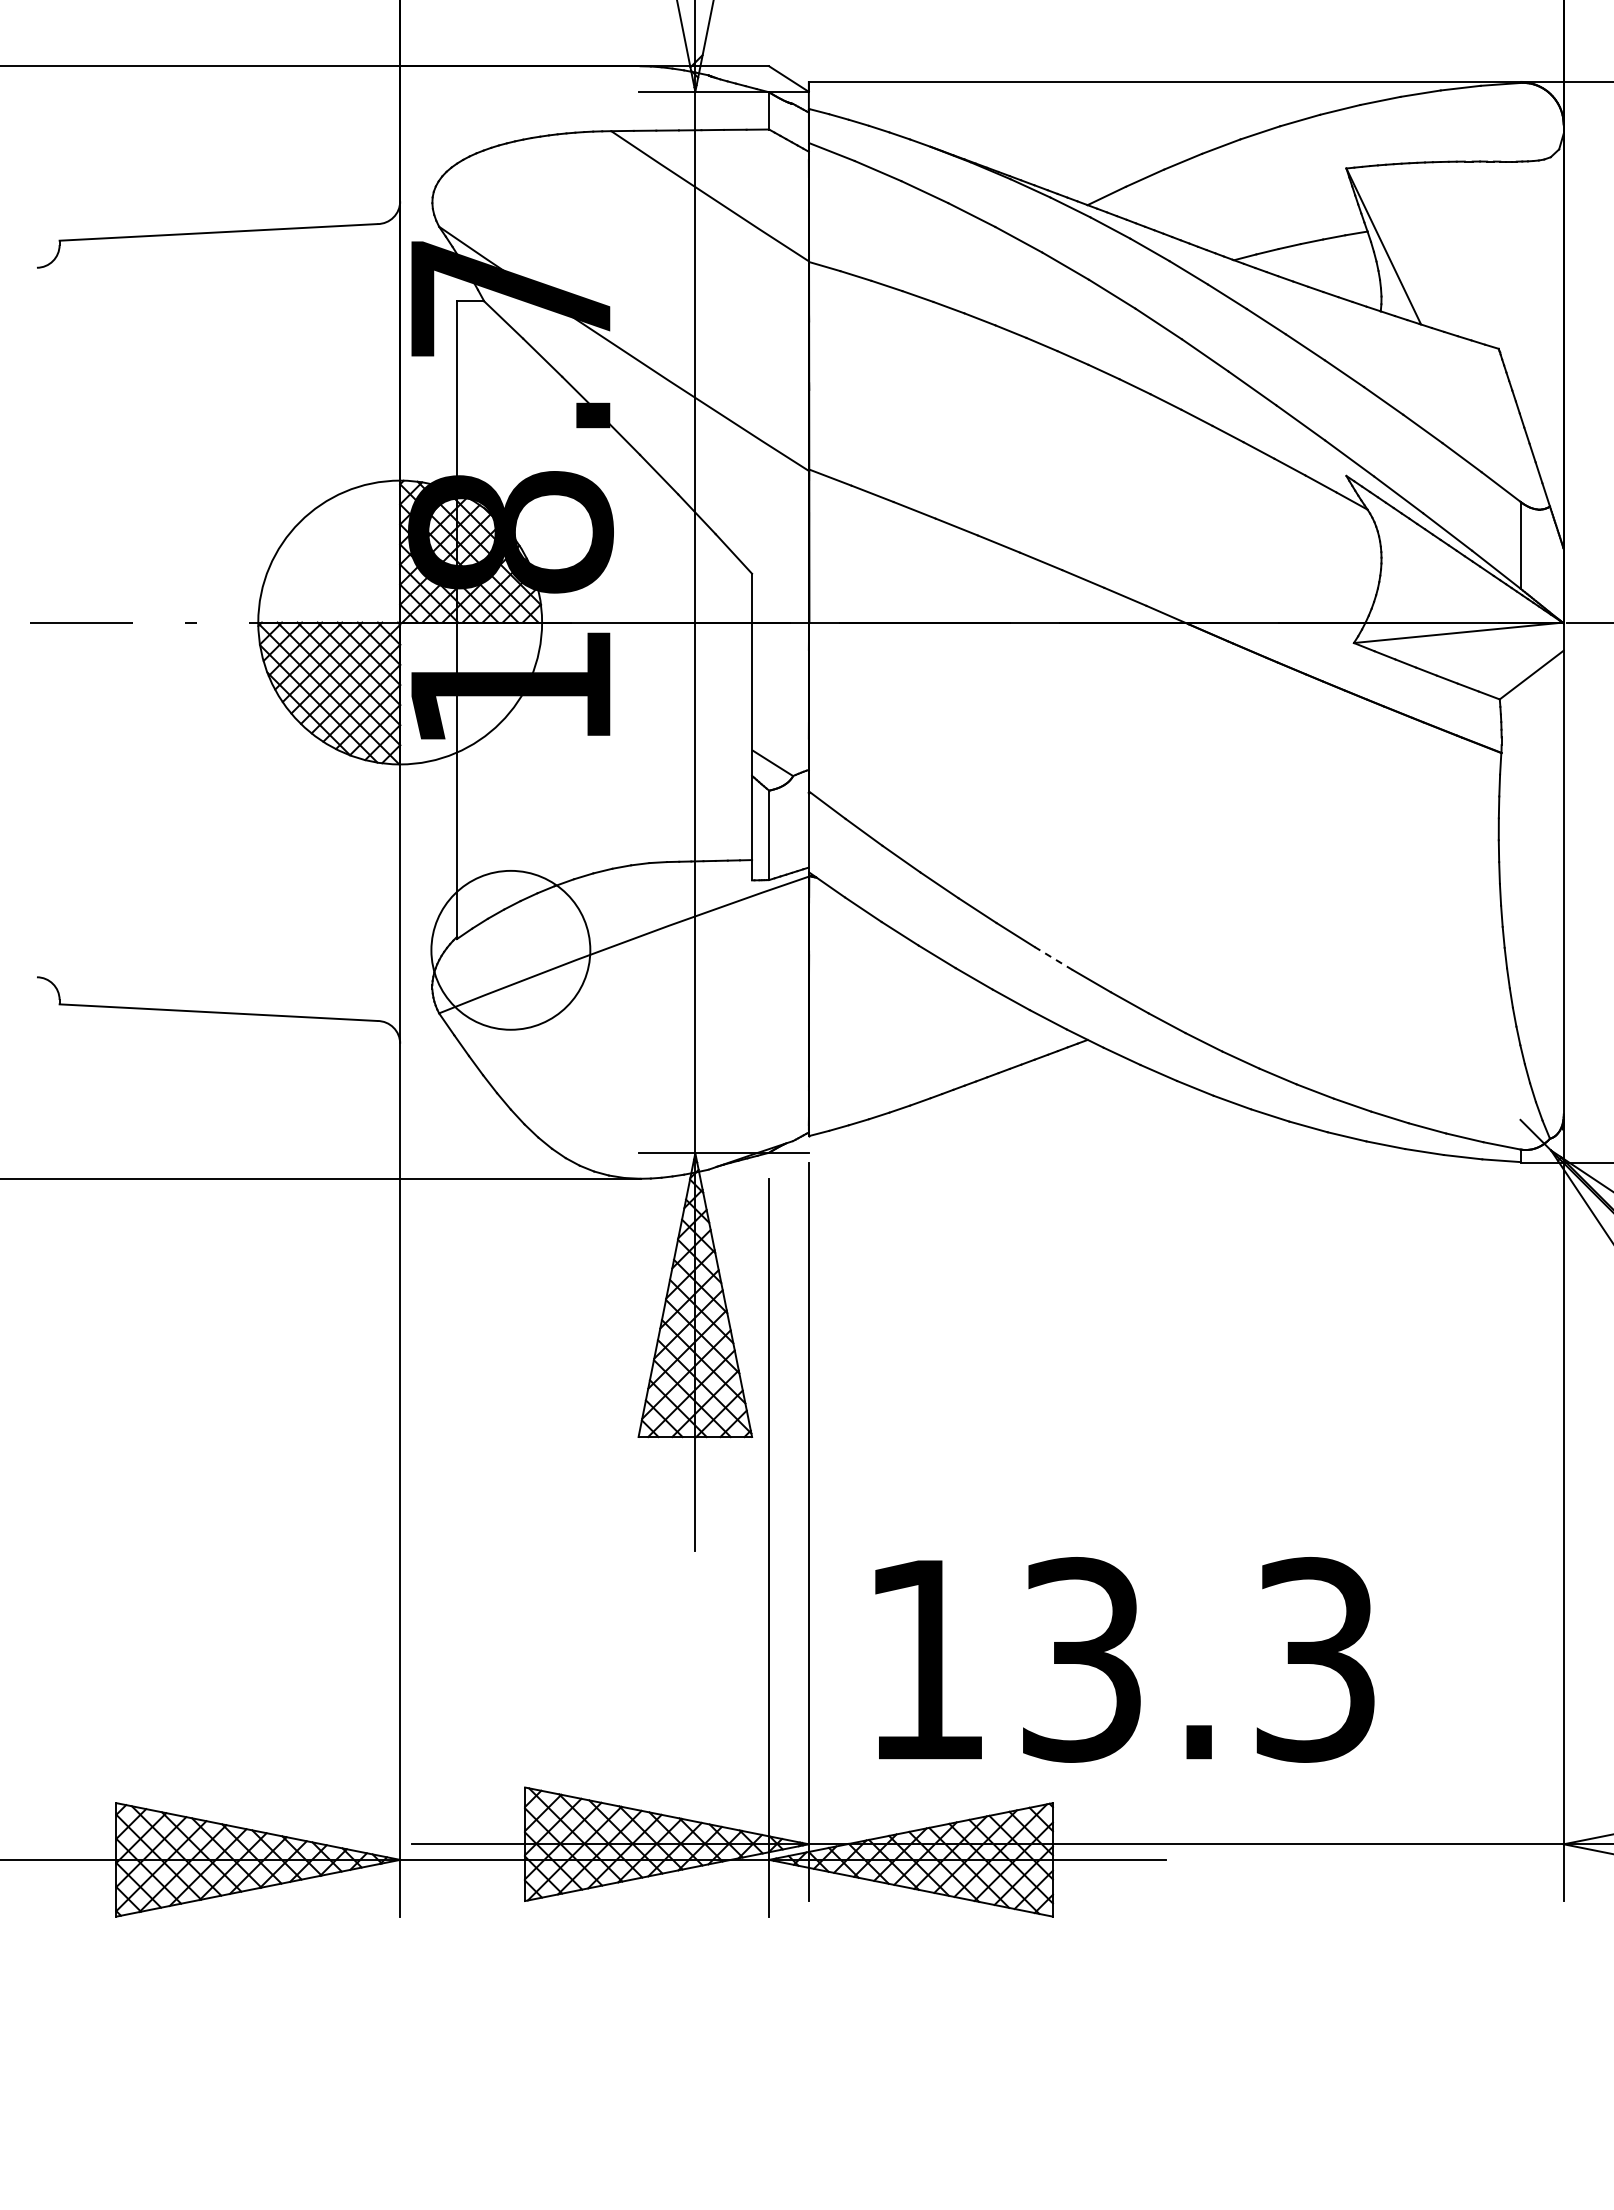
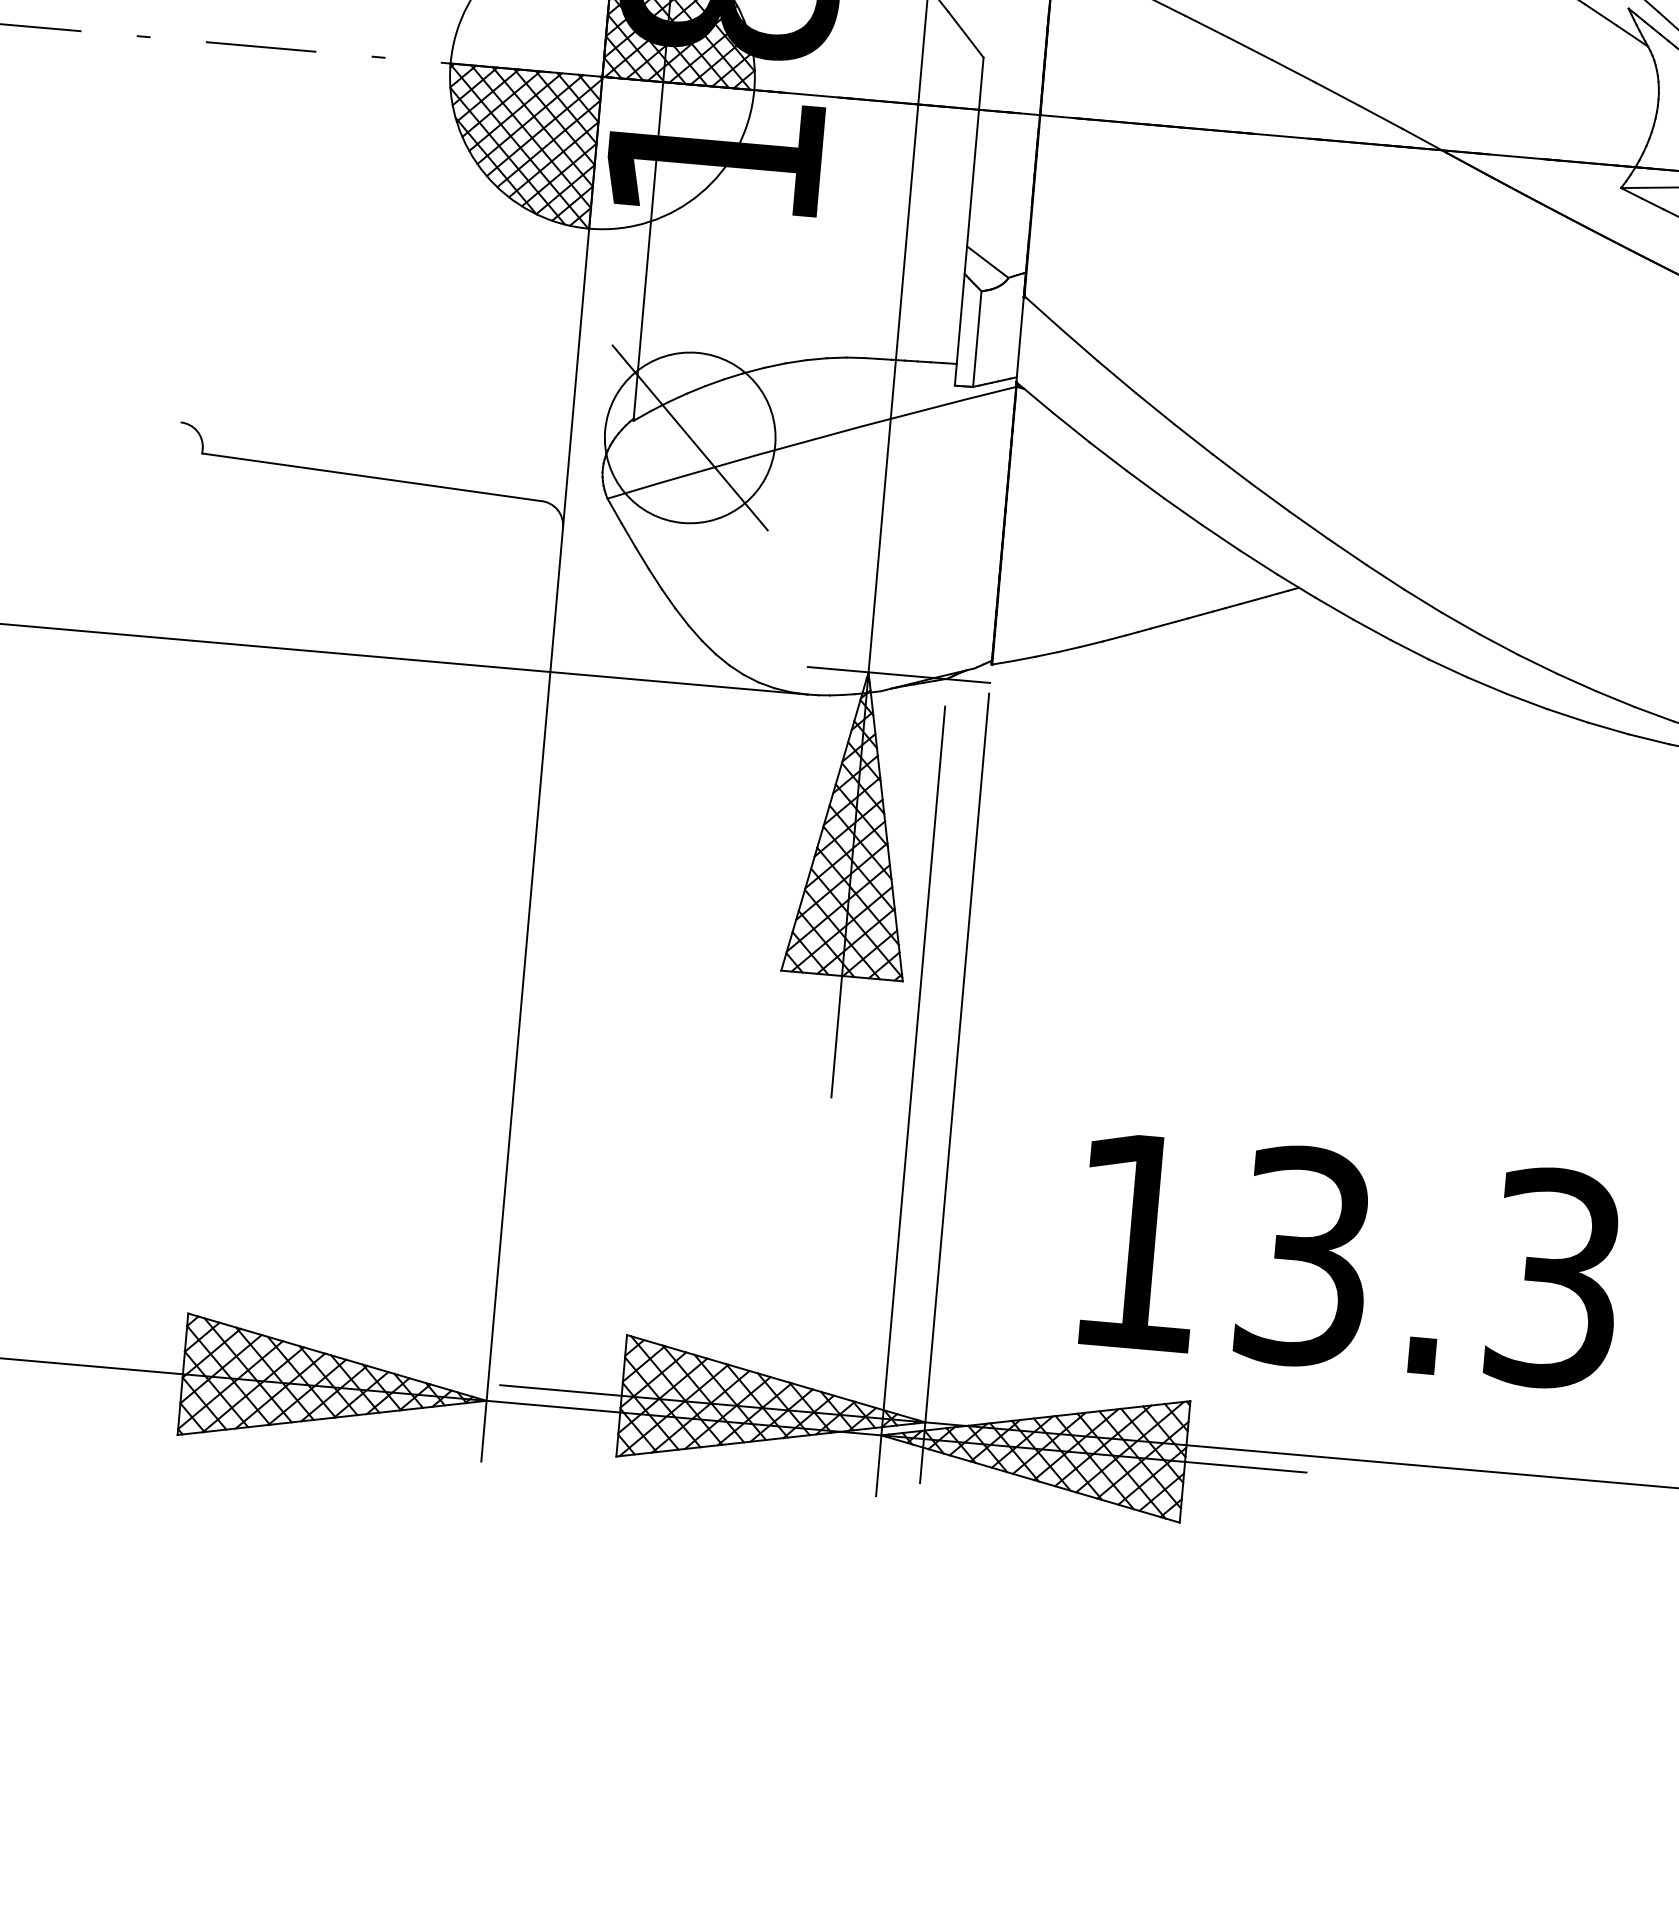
line: (510, 949) -> (689, 437), added
line: (1053, 958) -> (1270, 497), dashed -> solid
text: (1124, 1659) -> (1349, 1260), moved

